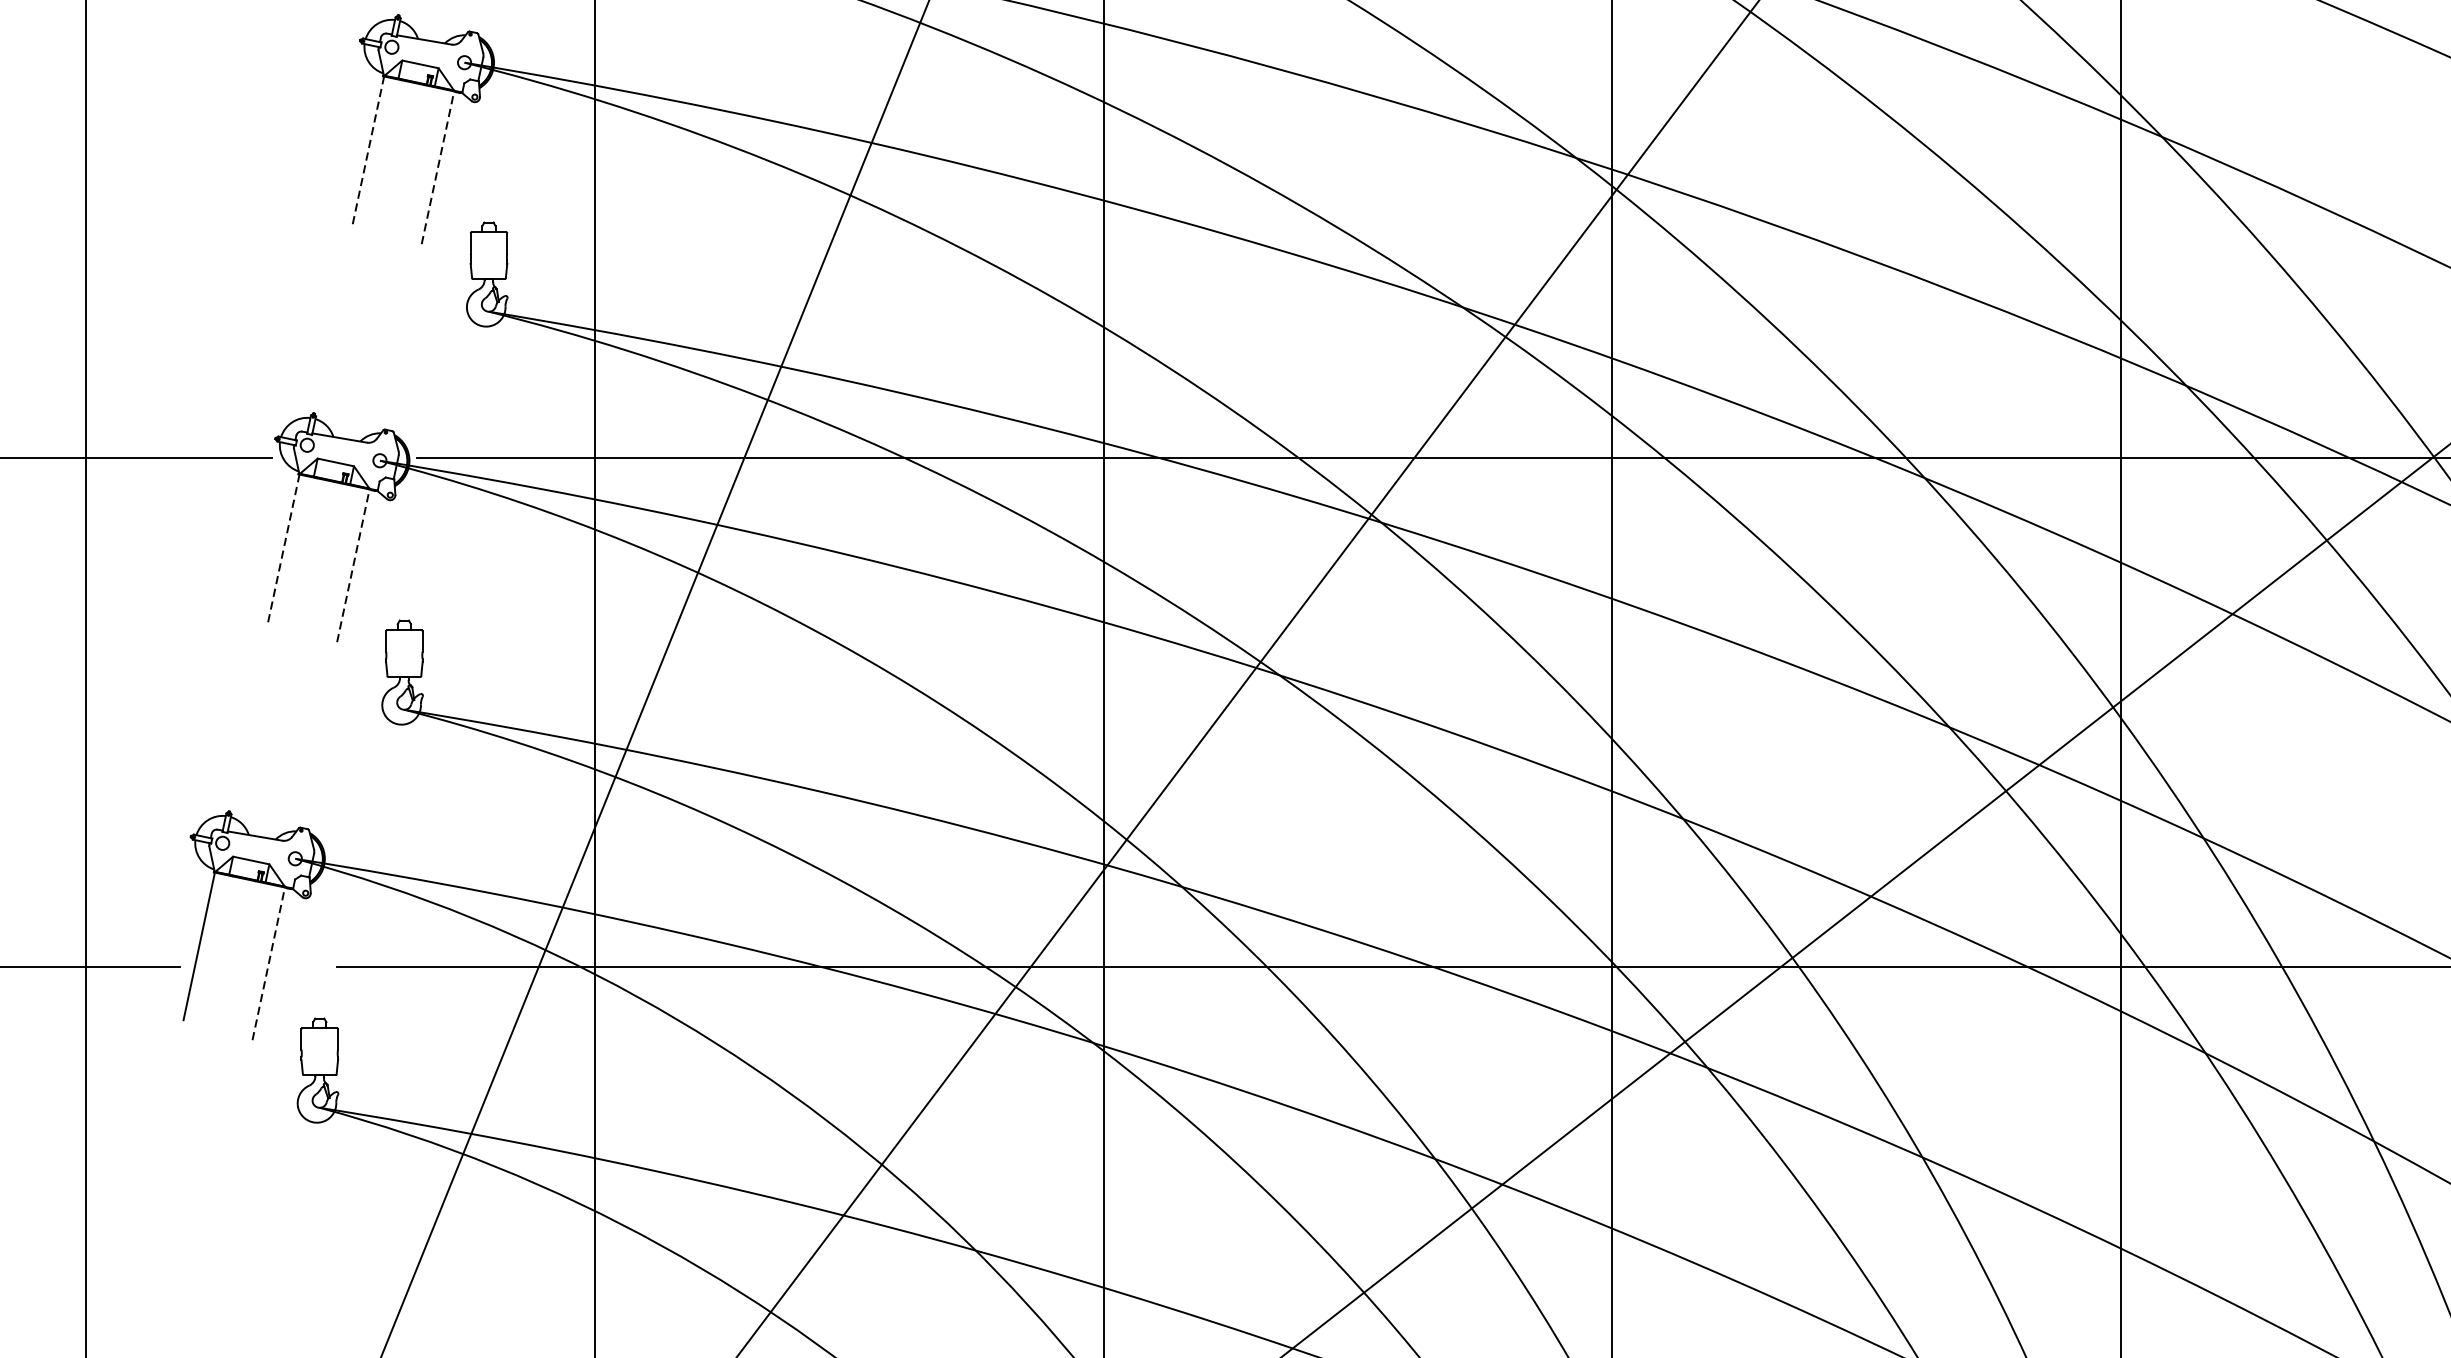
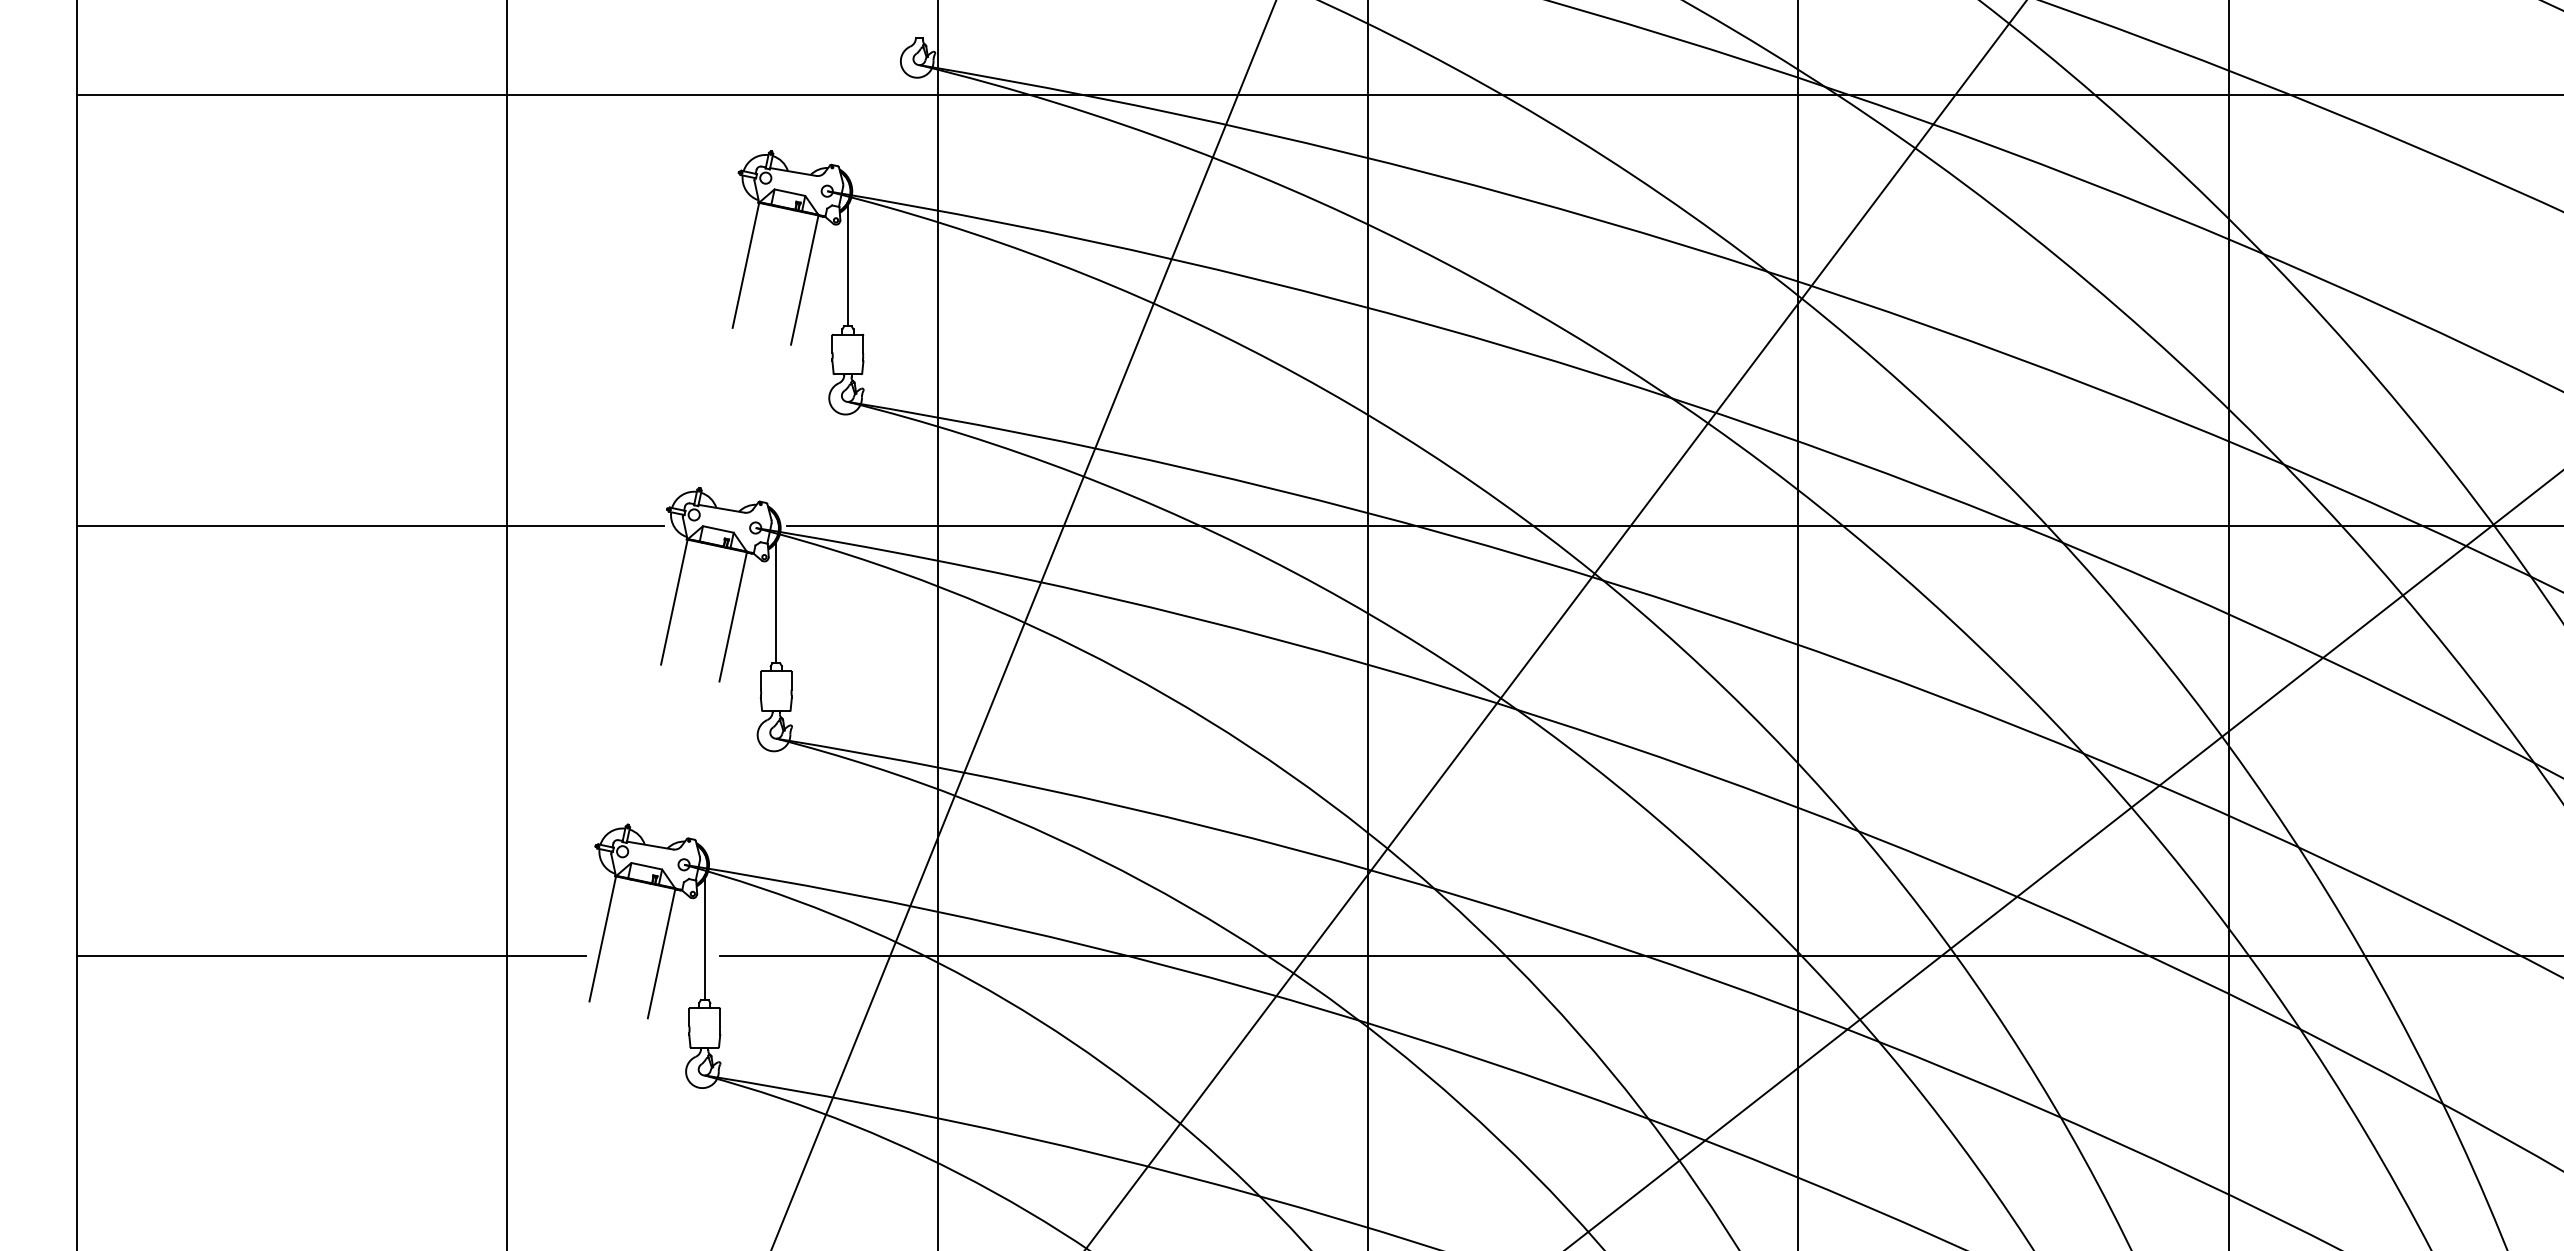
line: (367, 150) -> (745, 265), dashed -> solid
line: (488, 150) -> (847, 265), added
line: (437, 167) -> (804, 279), dashed -> solid
line: (283, 548) -> (674, 602), dashed -> solid
line: (404, 548) -> (776, 602), added
line: (353, 565) -> (733, 616), dashed -> solid
line: (319, 947) -> (704, 939), added
line: (268, 963) -> (661, 953), dashed -> solid

